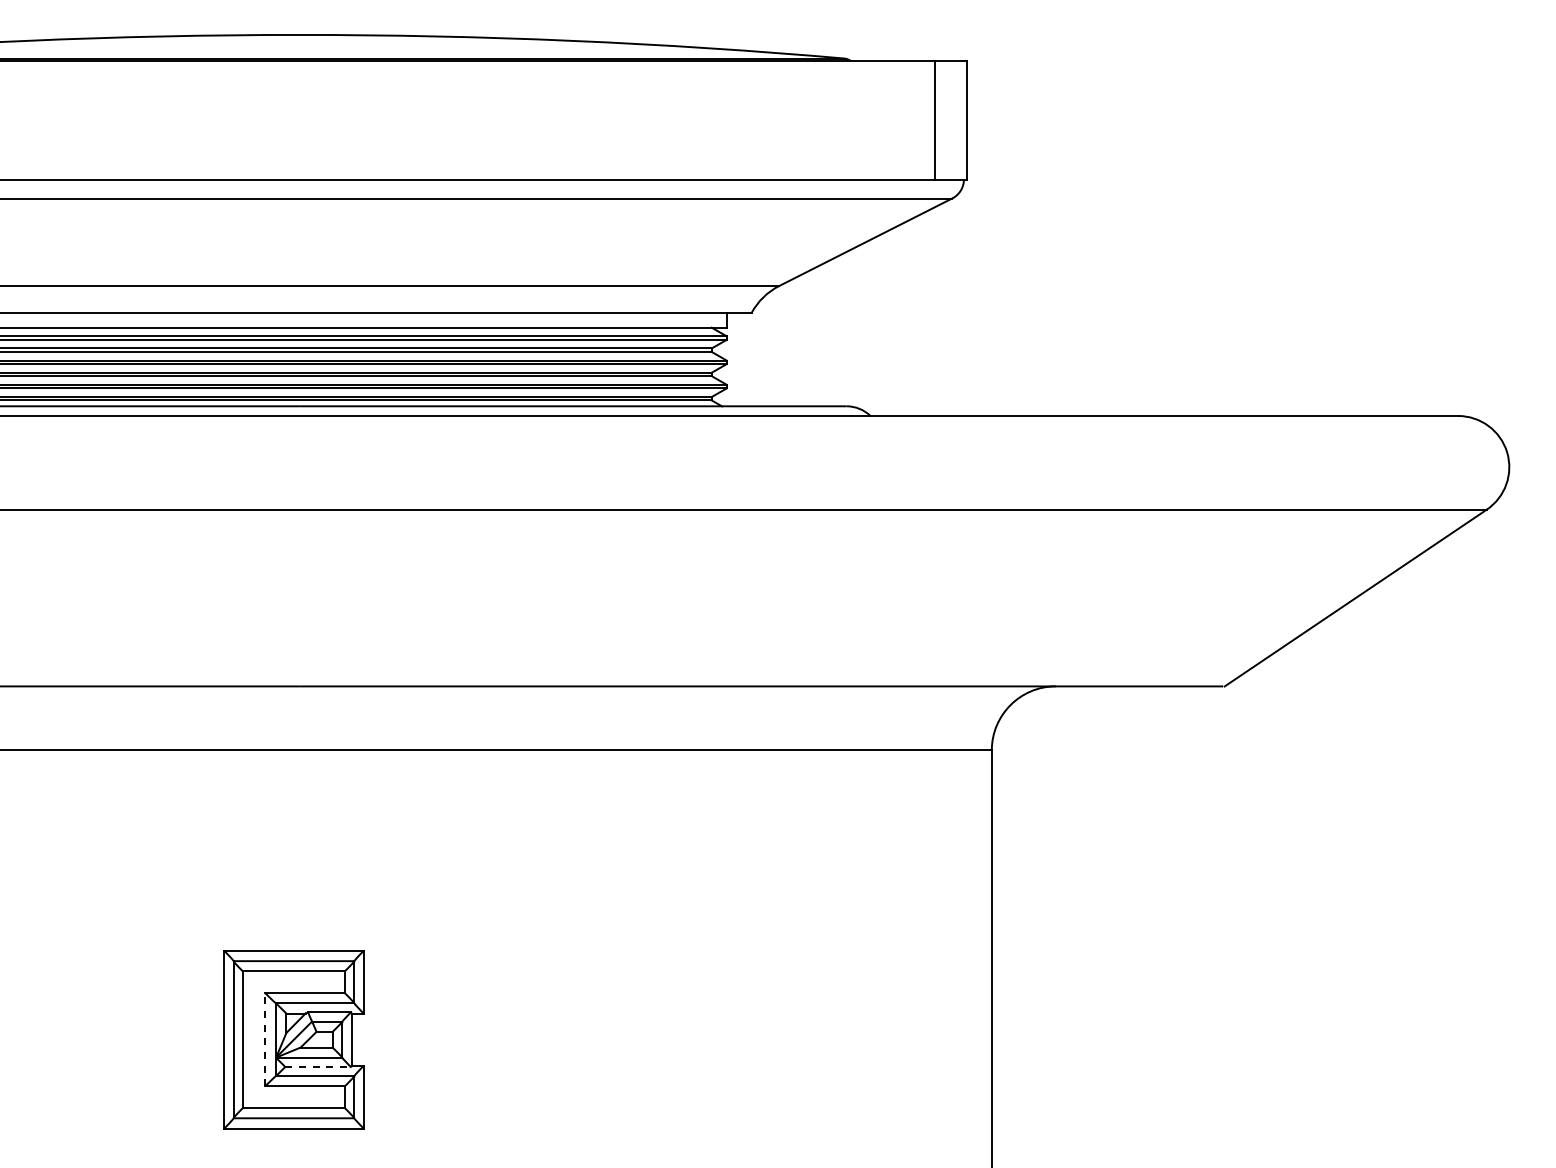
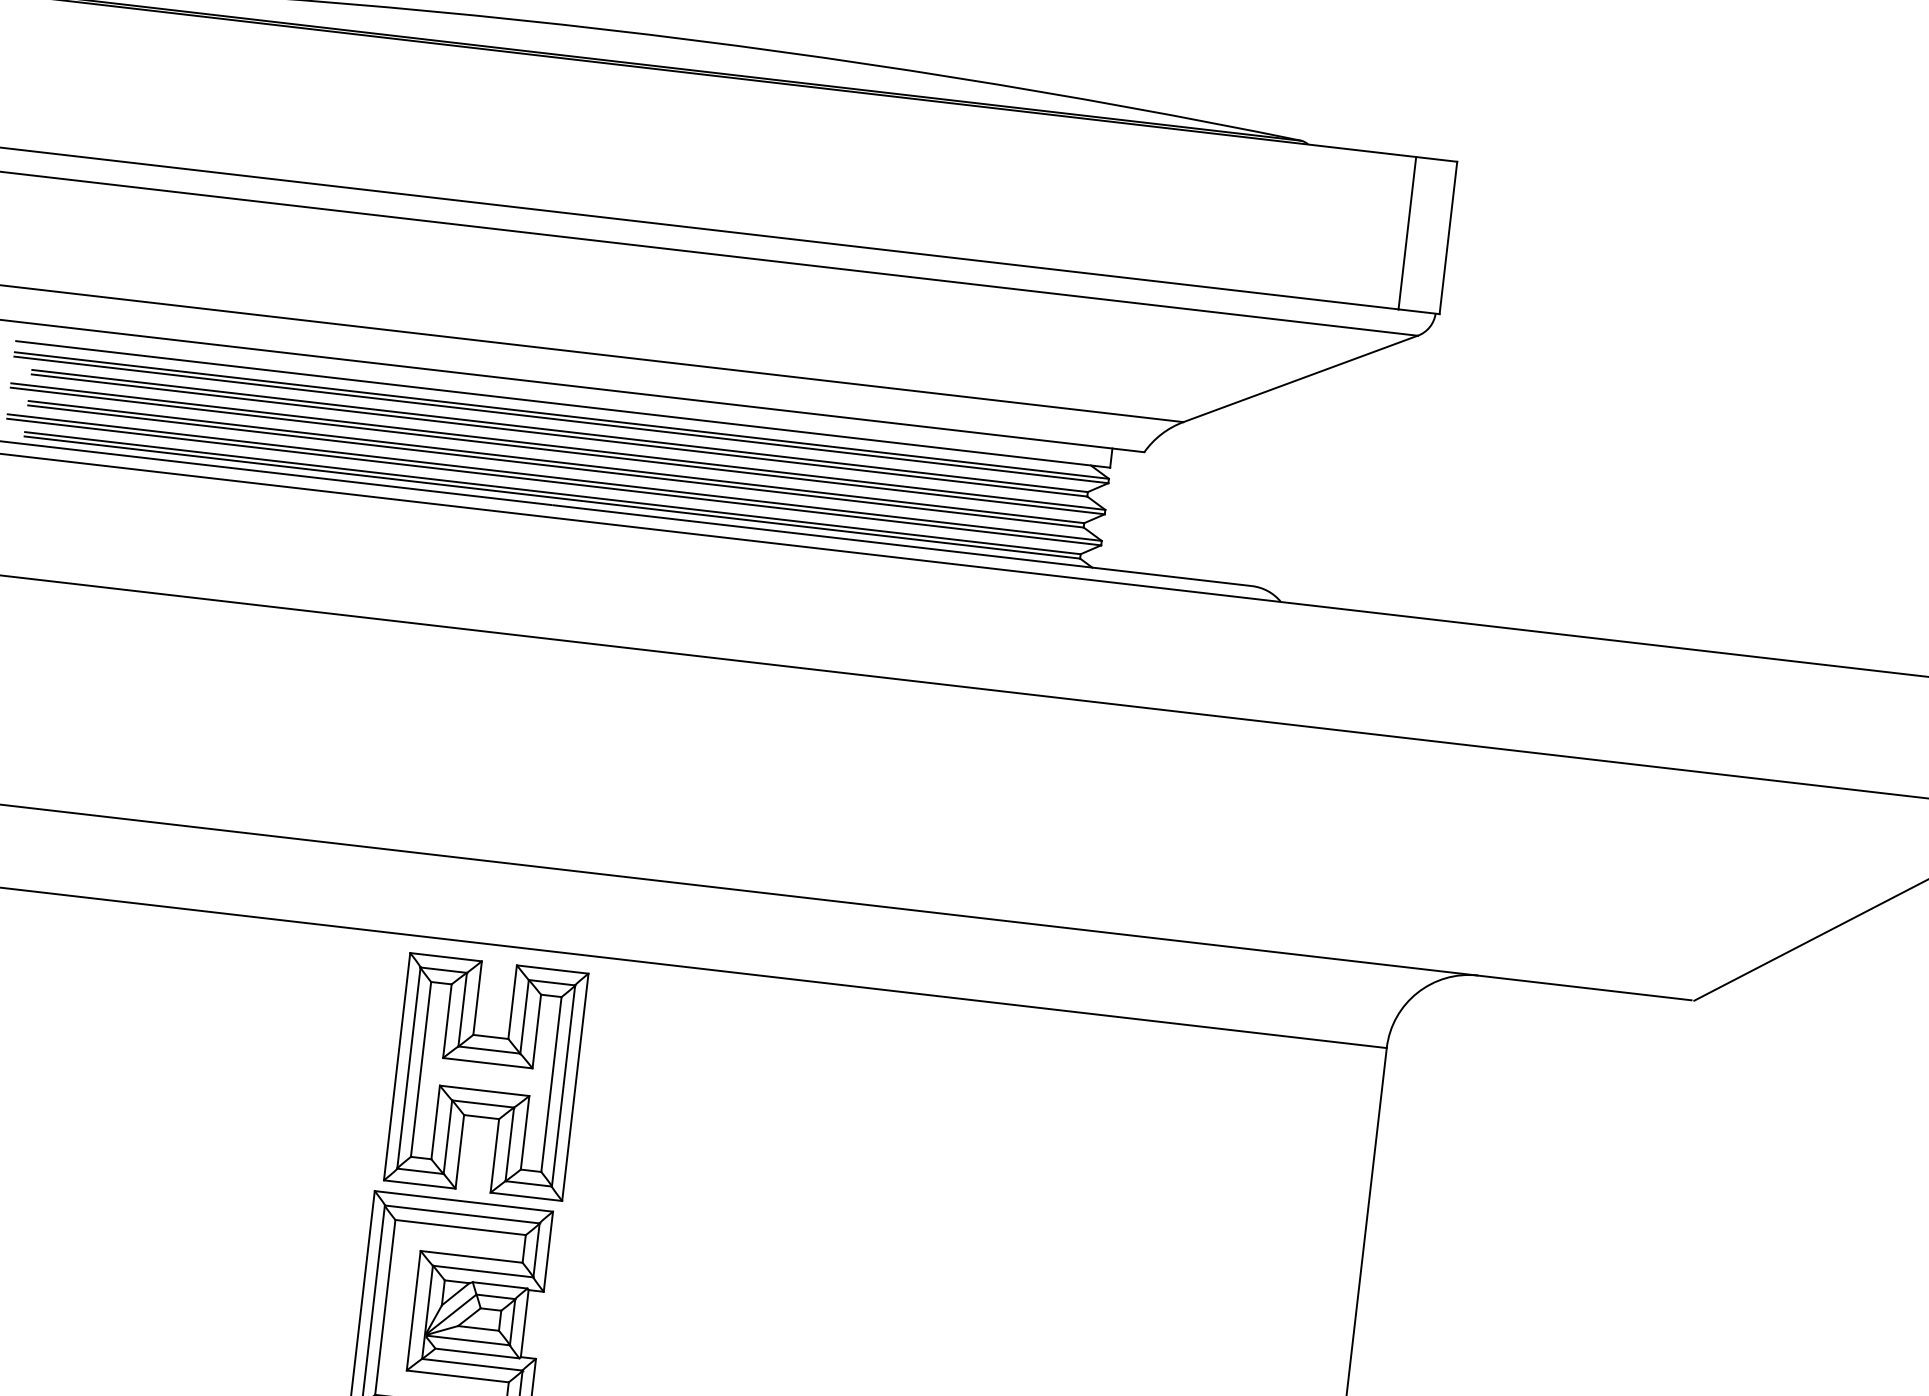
part: (300, 852) -> (486, 1076), added
line: (265, 1039) -> (414, 1310), dashed -> solid
line: (318, 1066) -> (478, 1352), dashed -> solid

